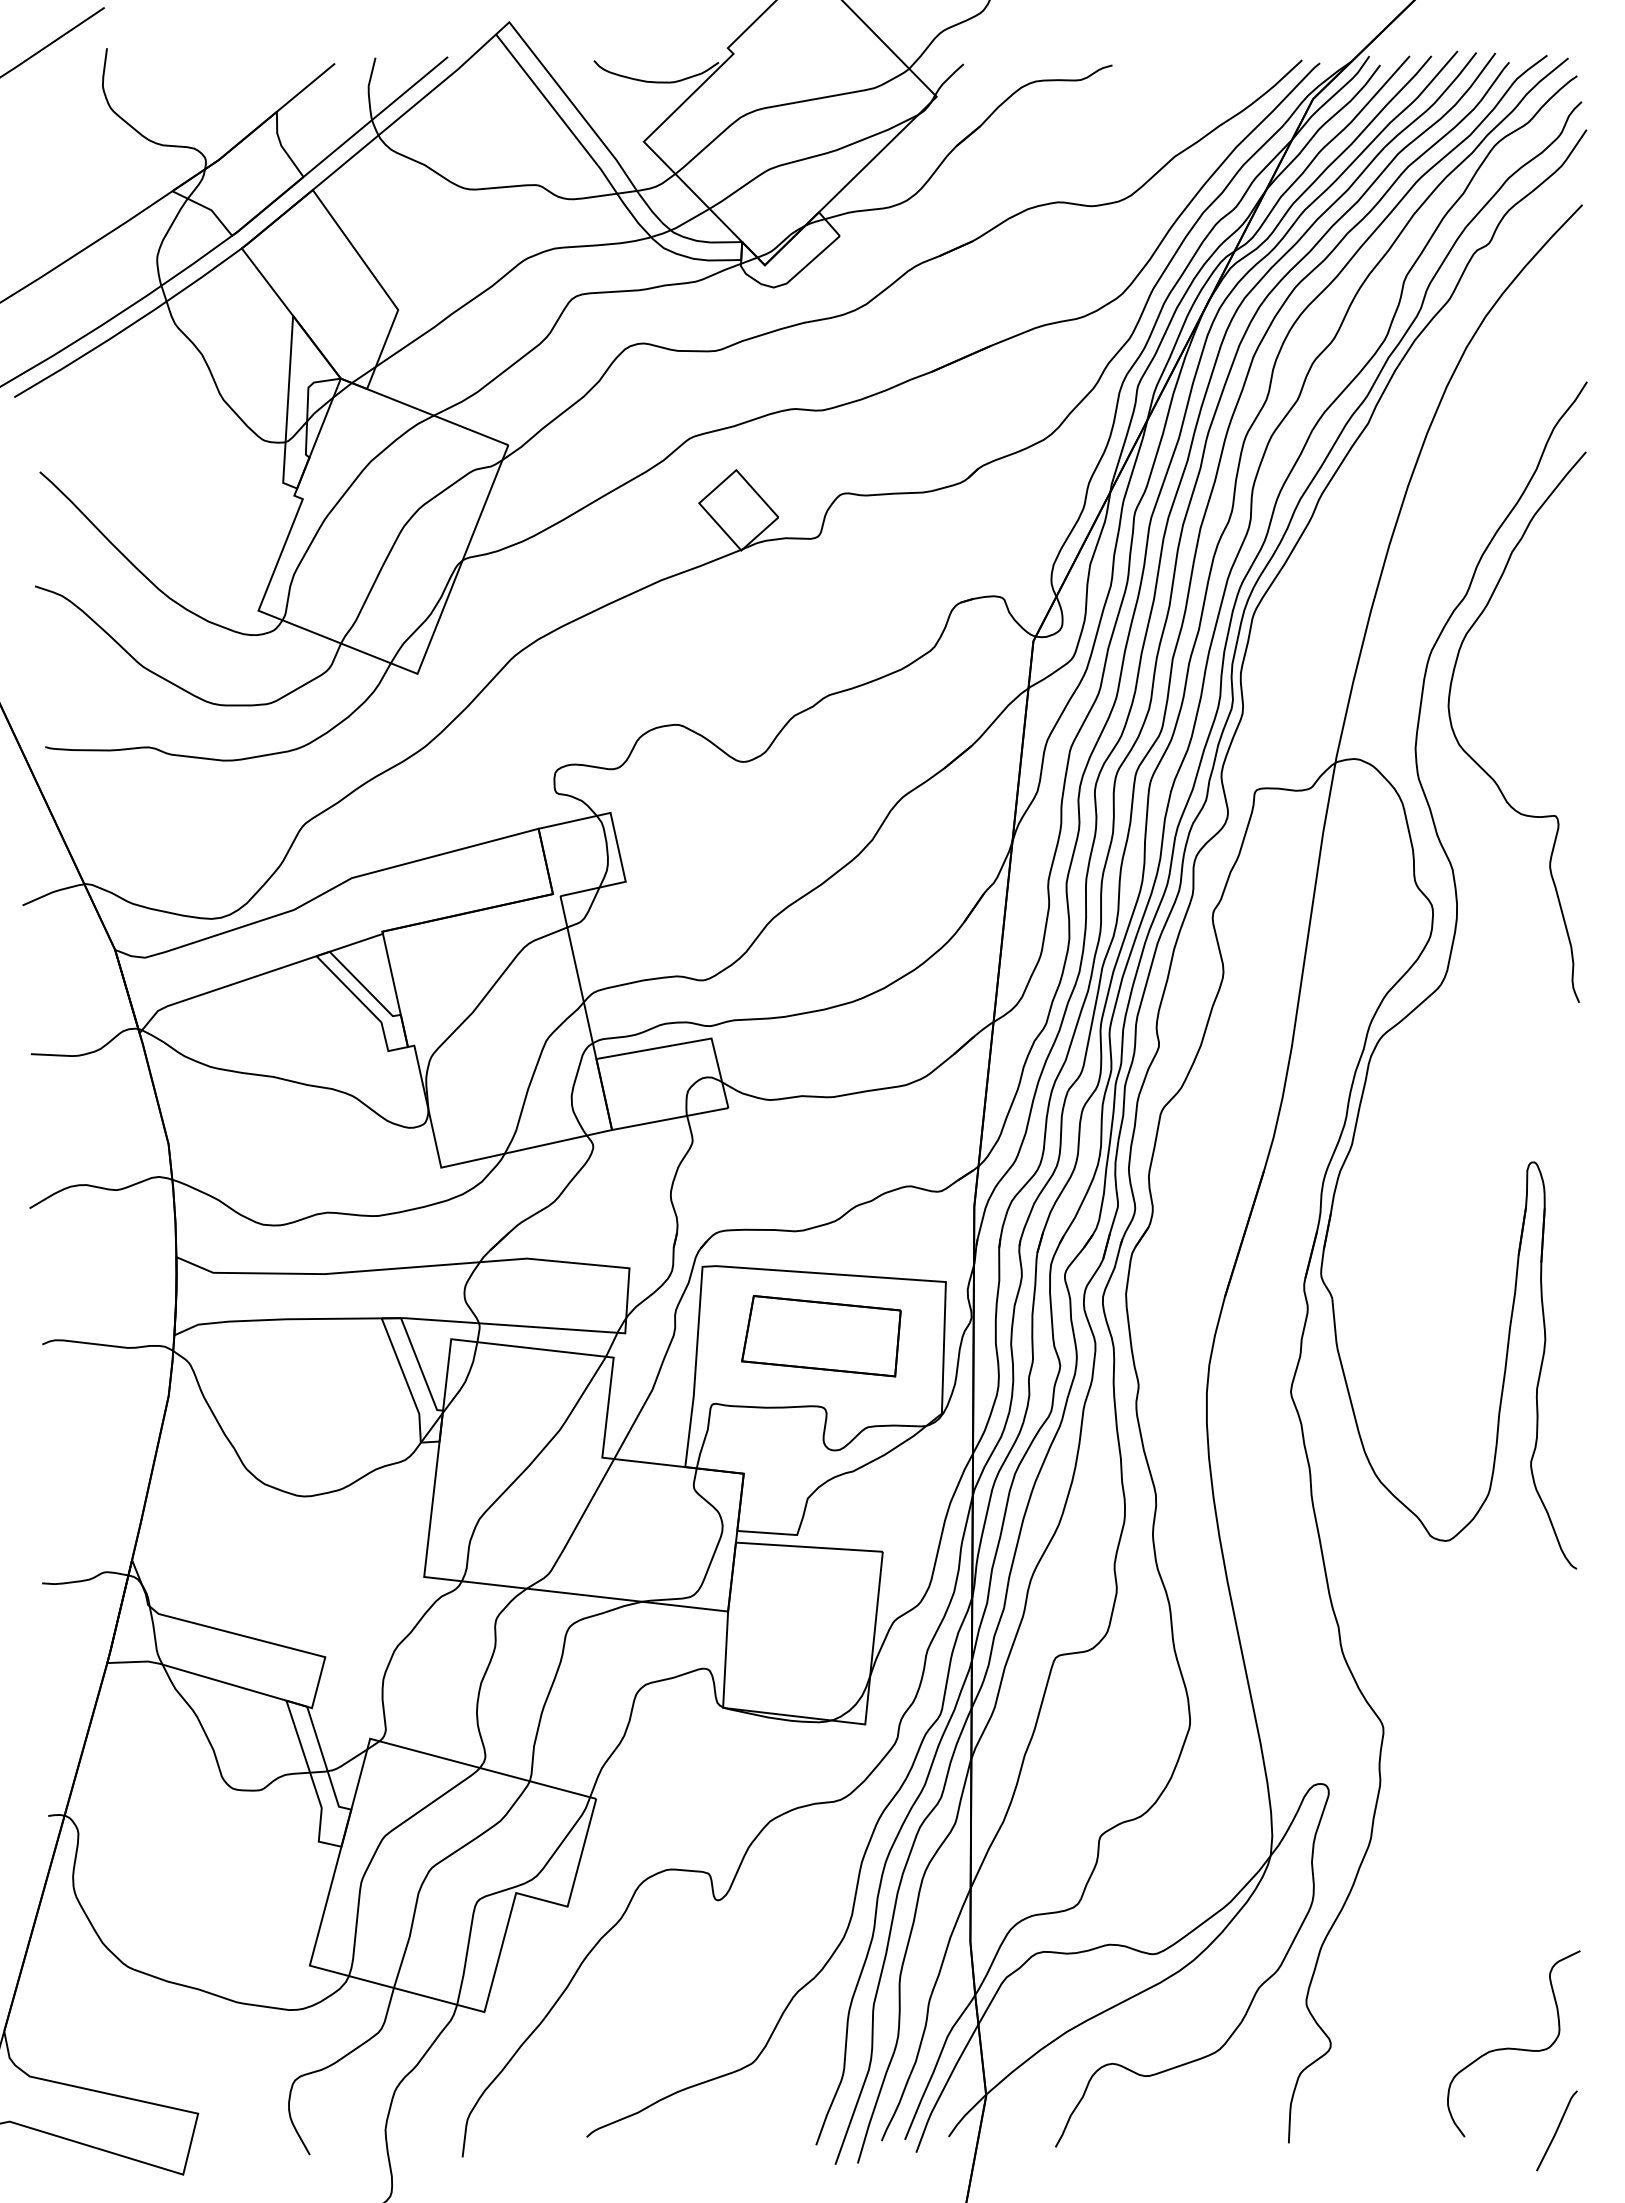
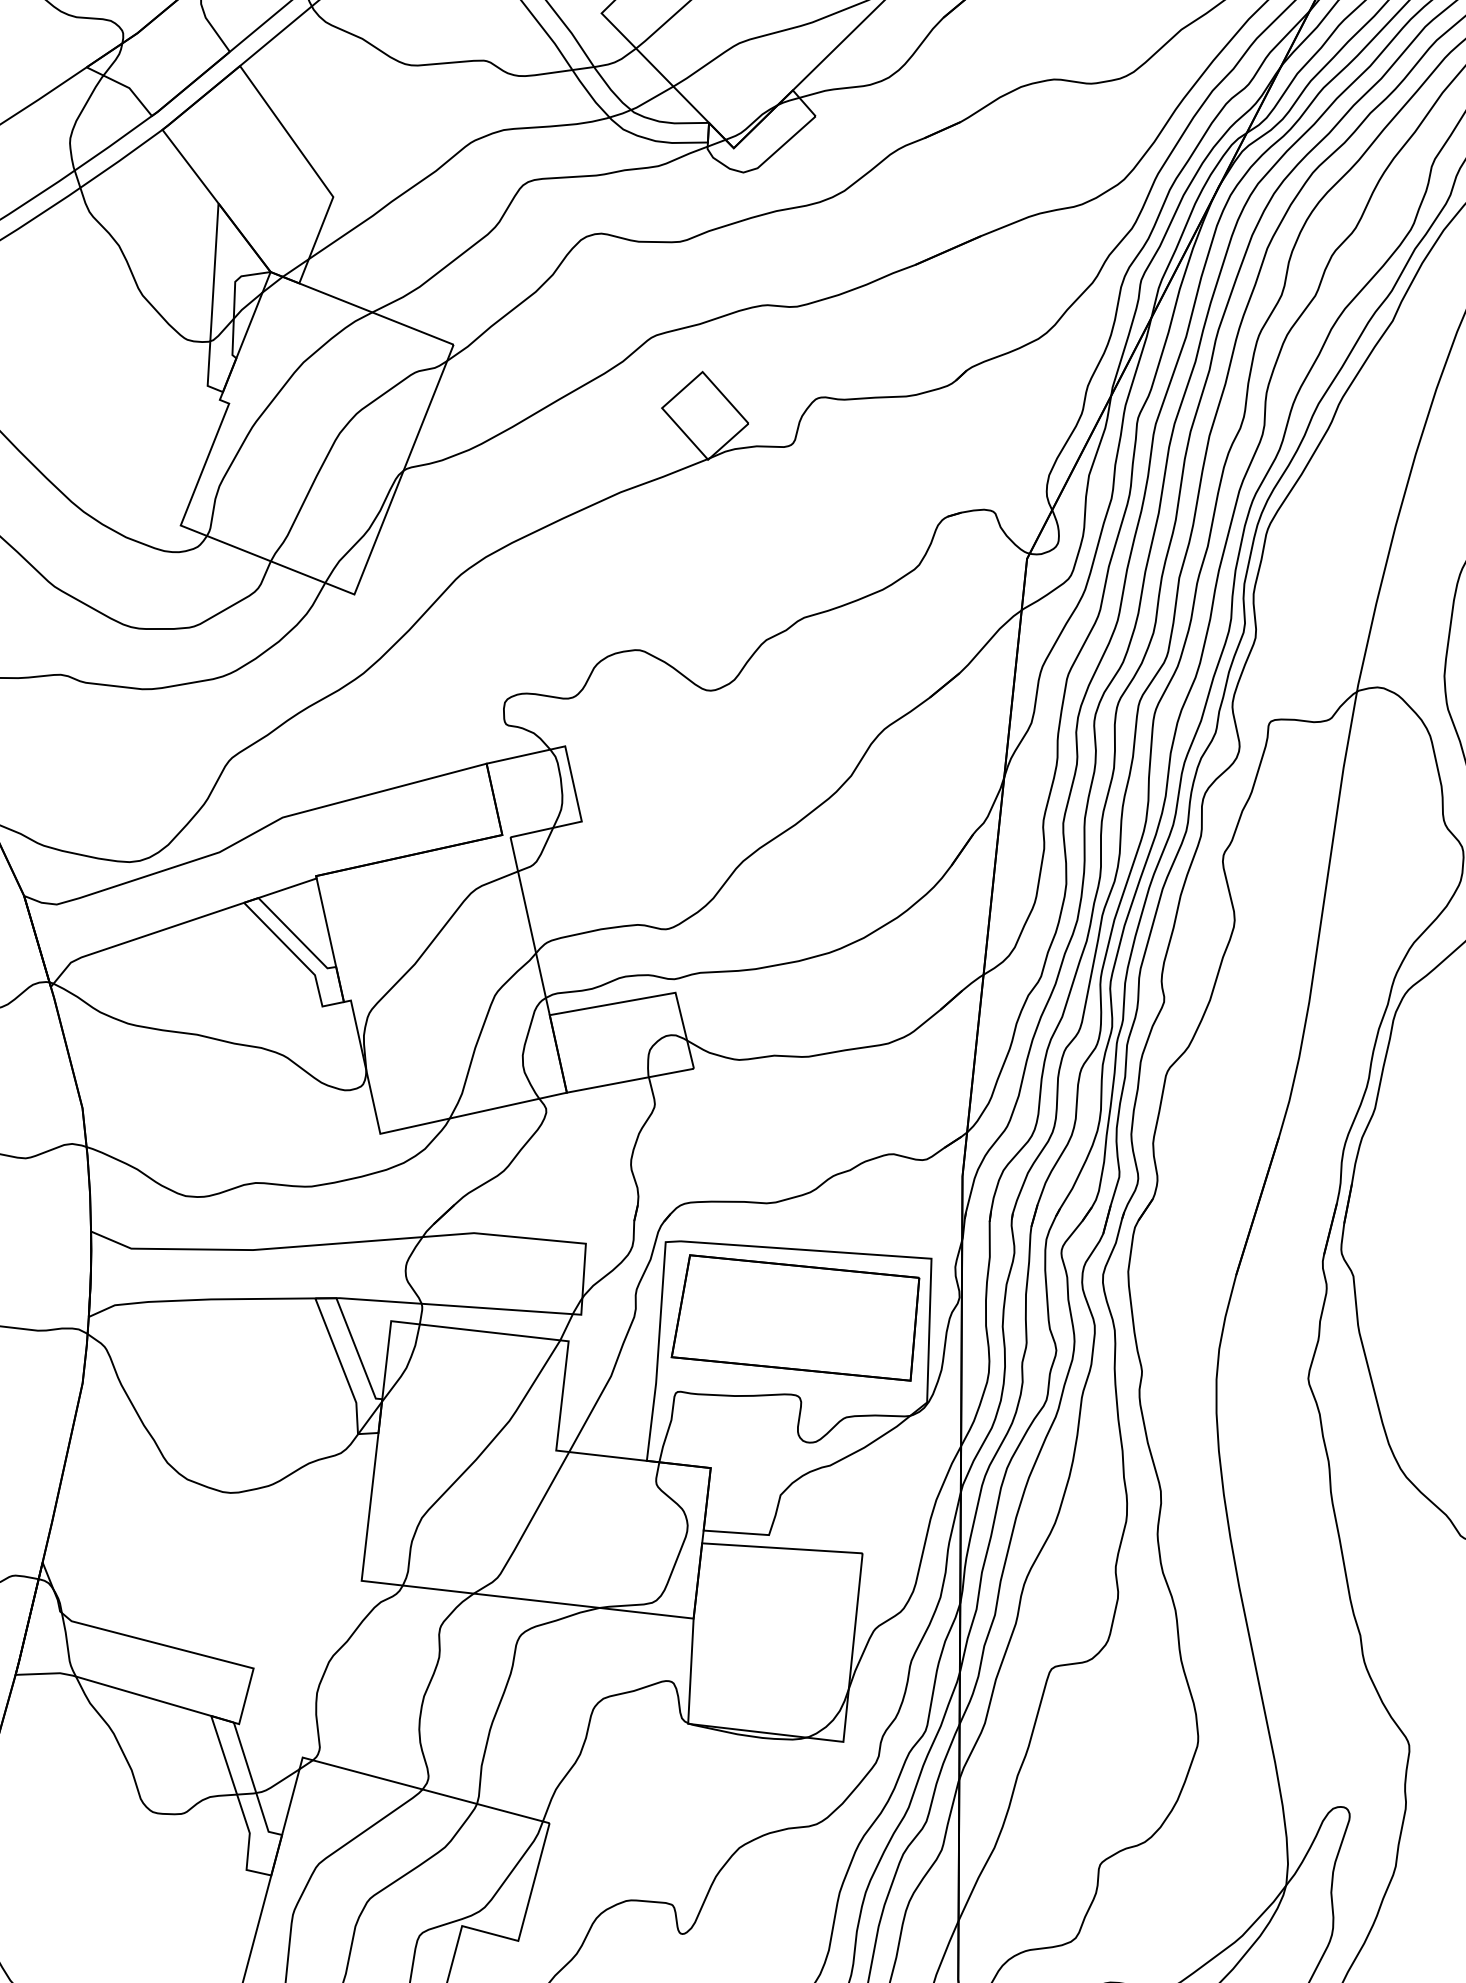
part: (821, 1335) -> (795, 1317), size x1.43

